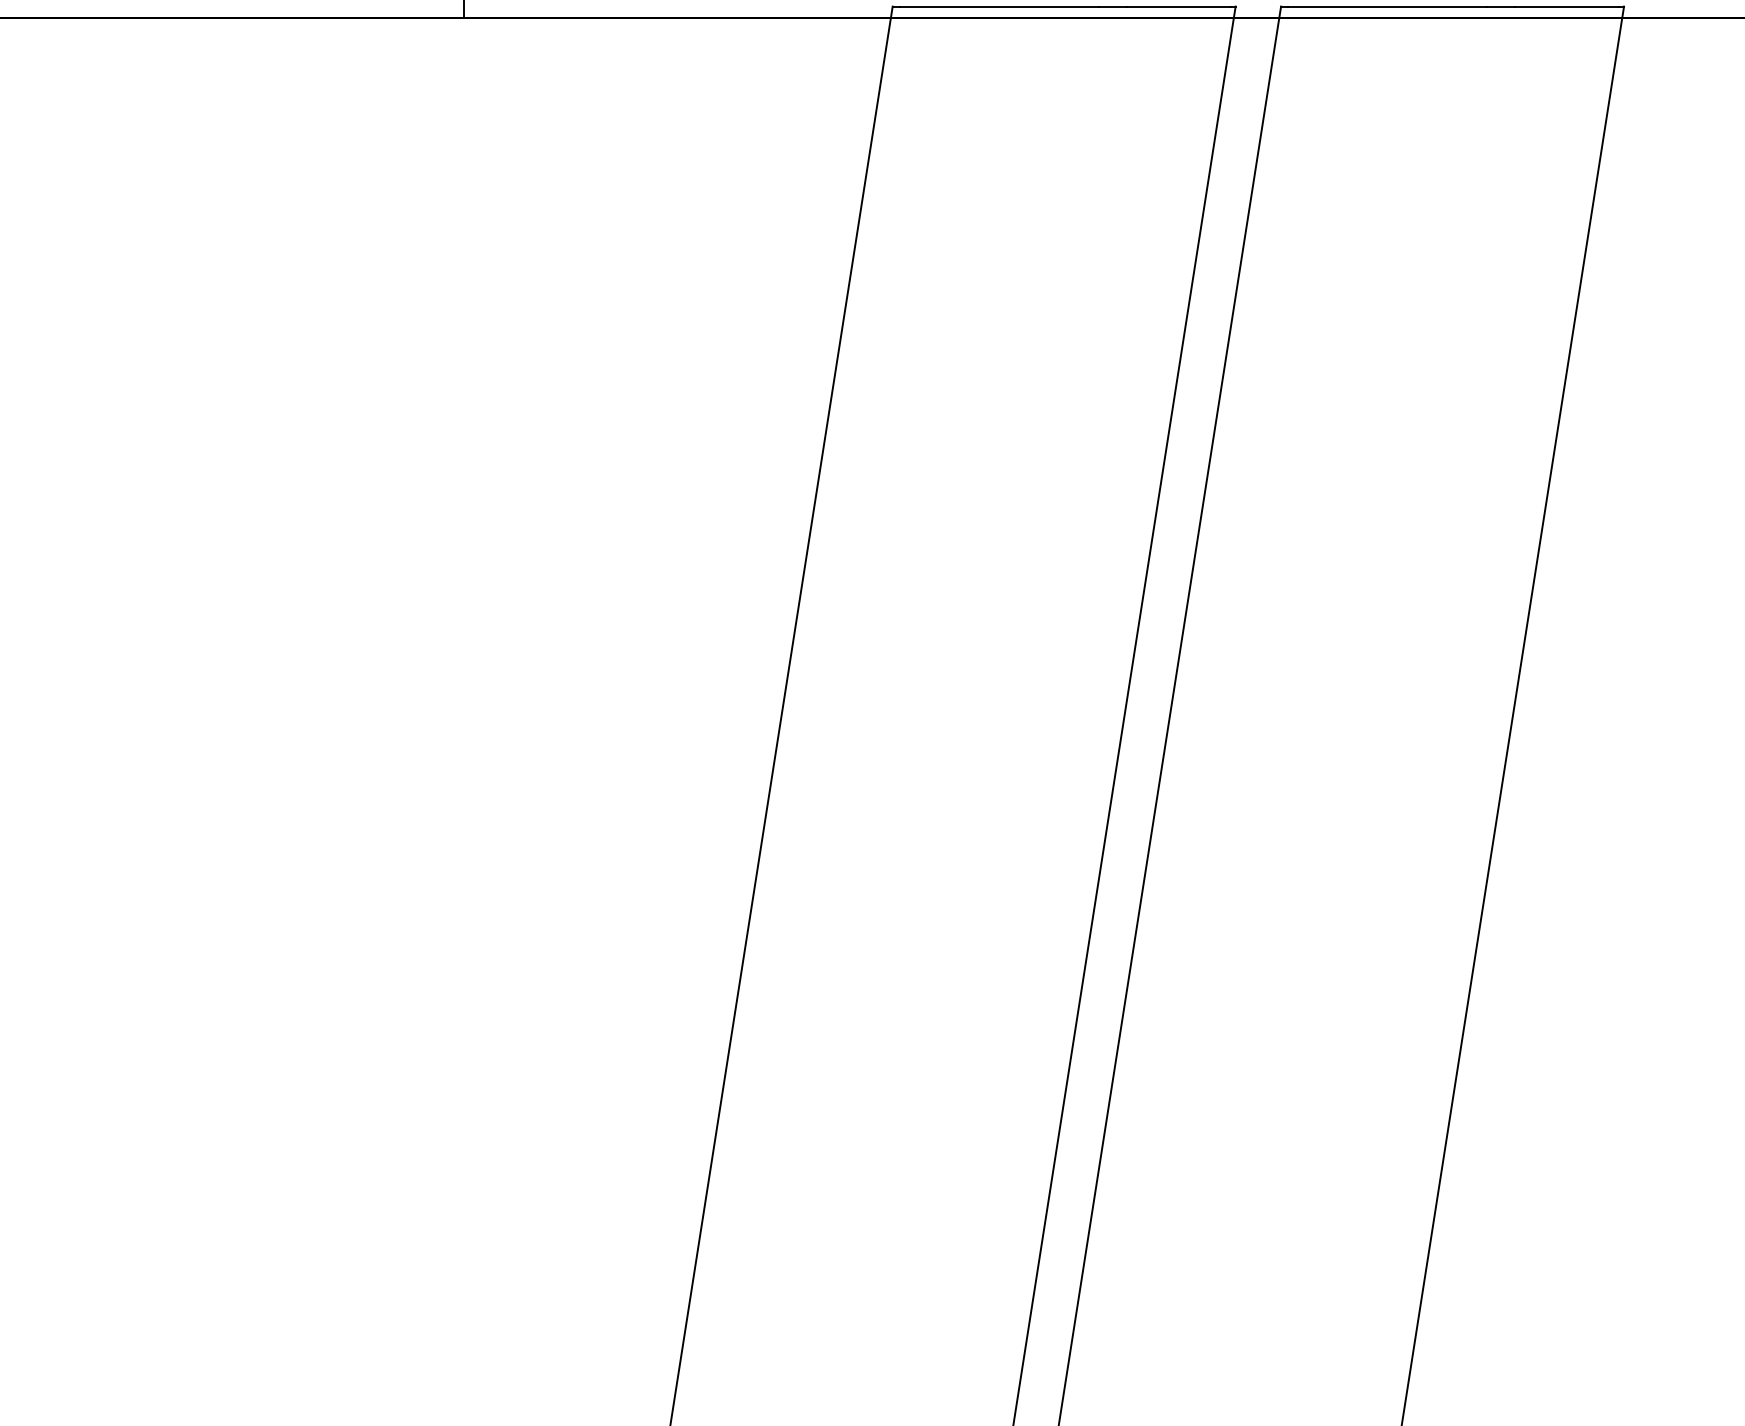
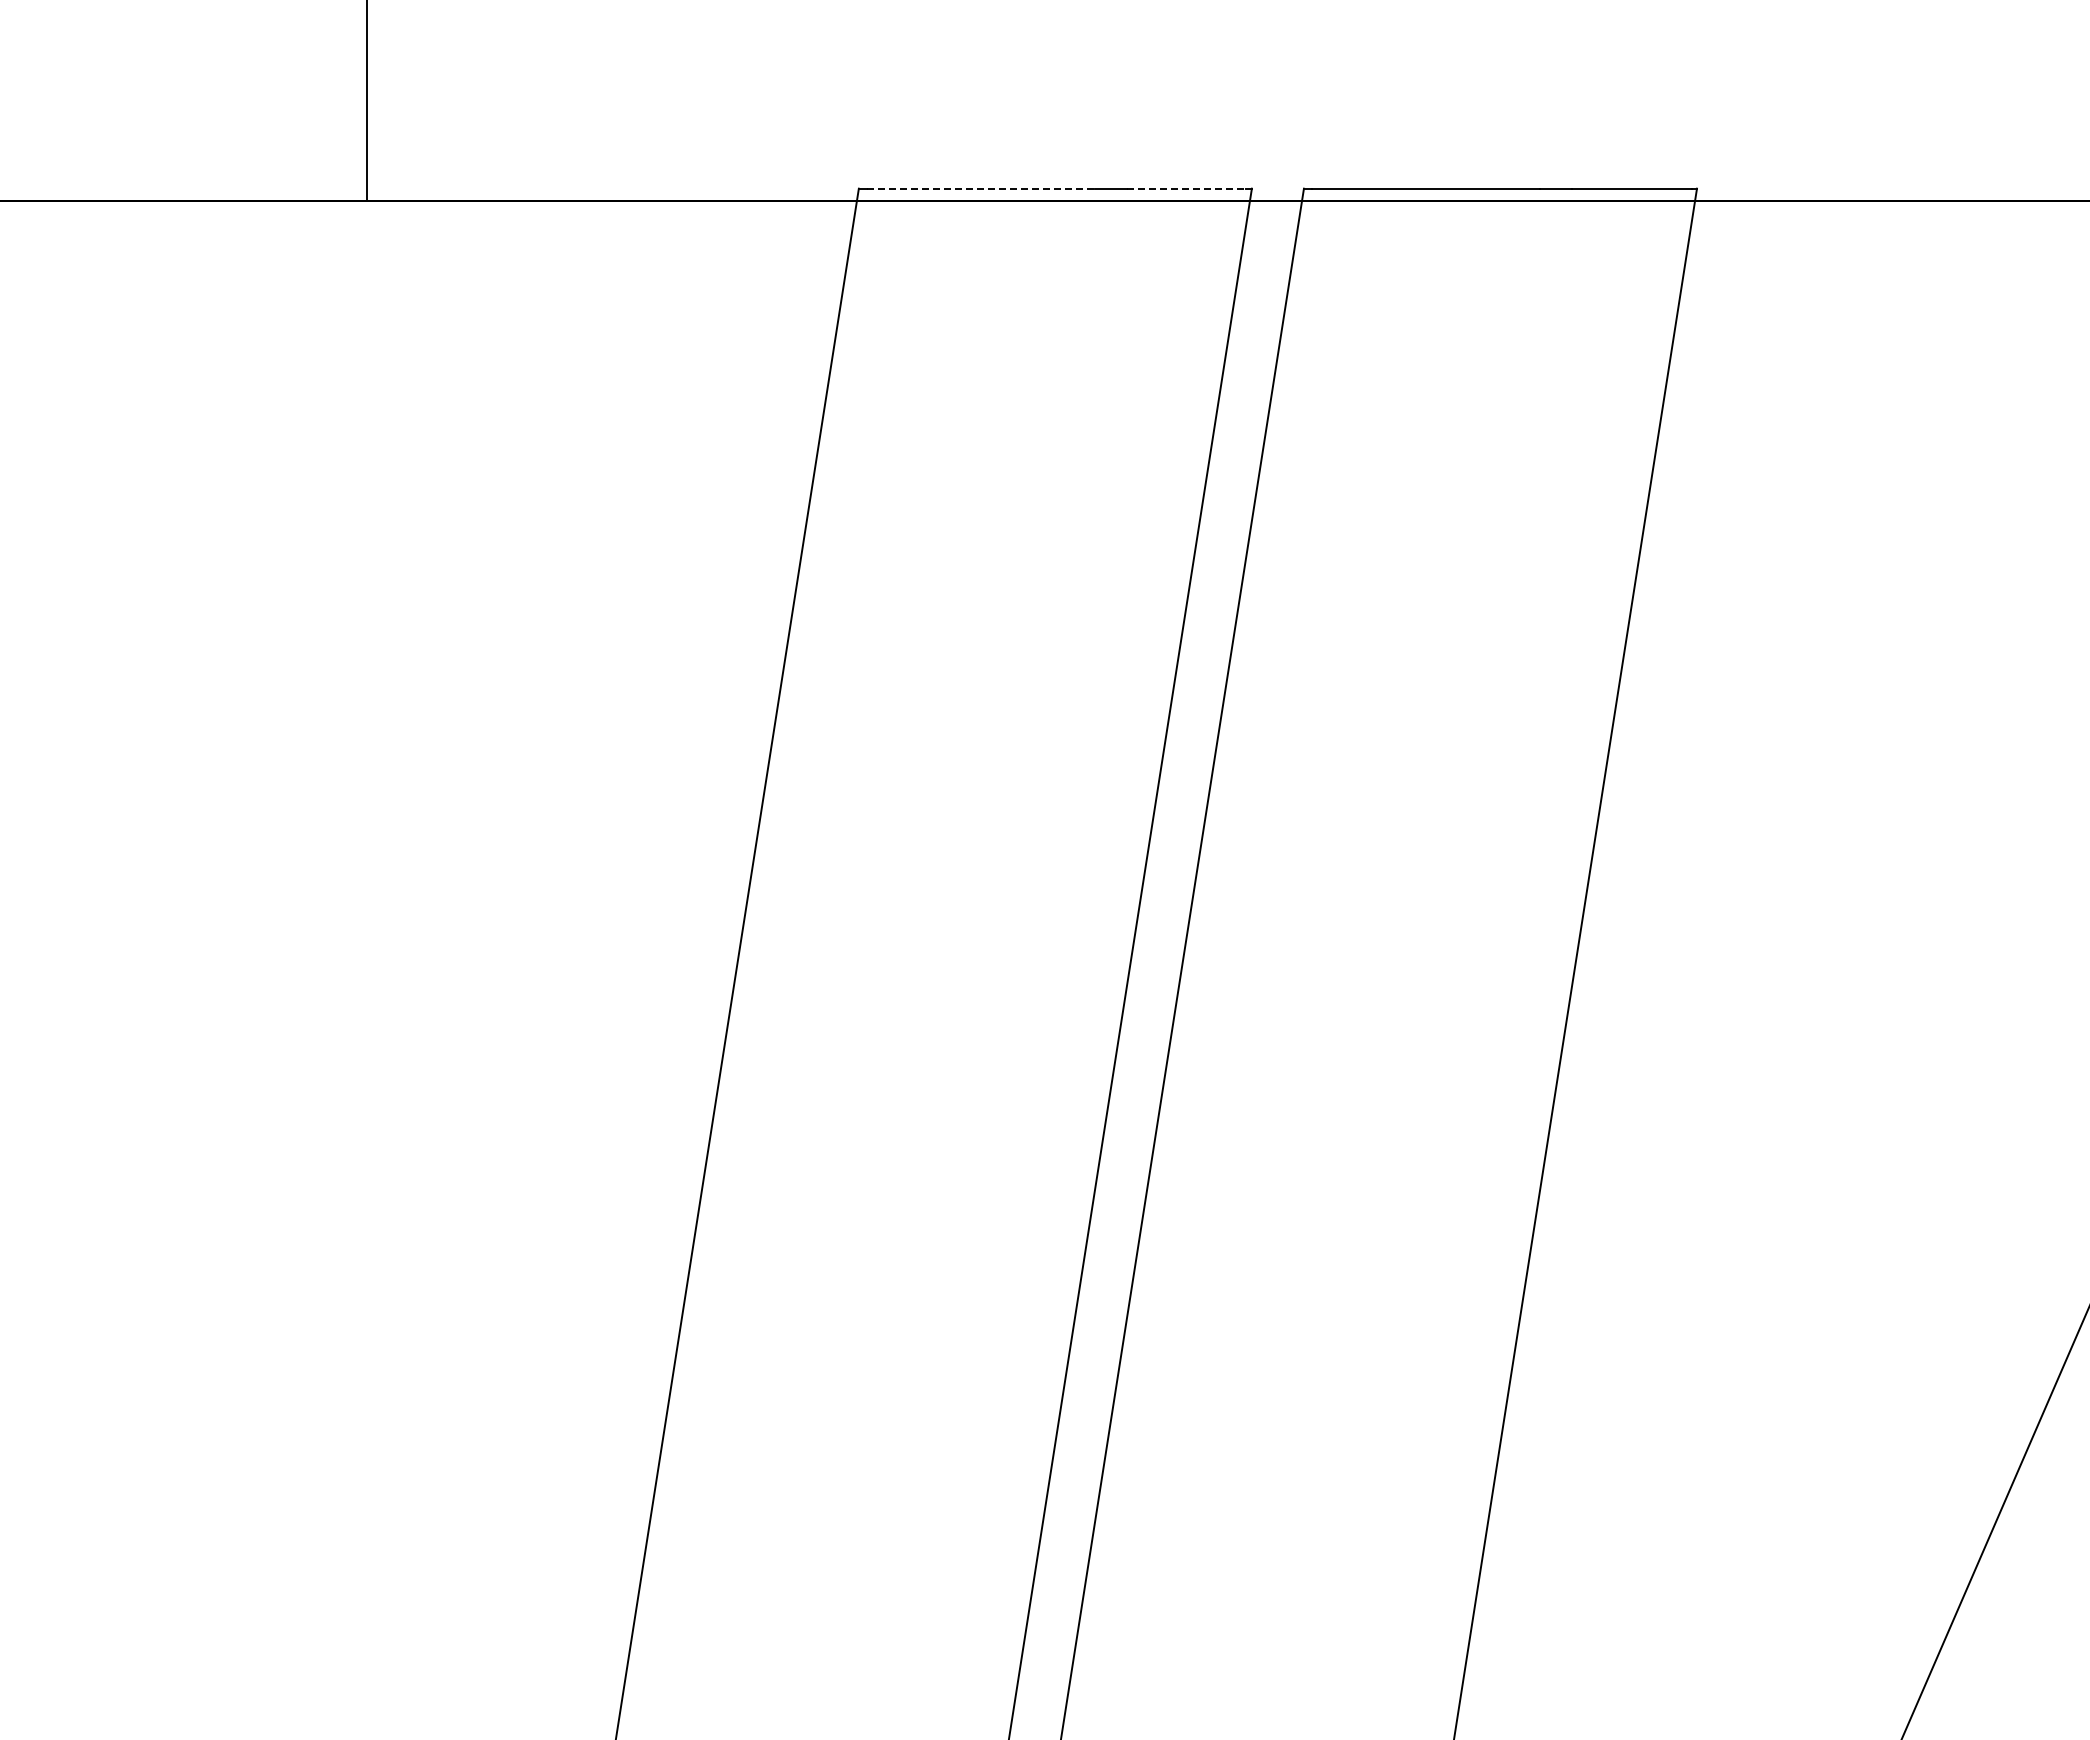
line: (998, 6) -> (980, 188), solid -> dashed
line: (1178, 6) -> (1186, 188), solid -> dashed

